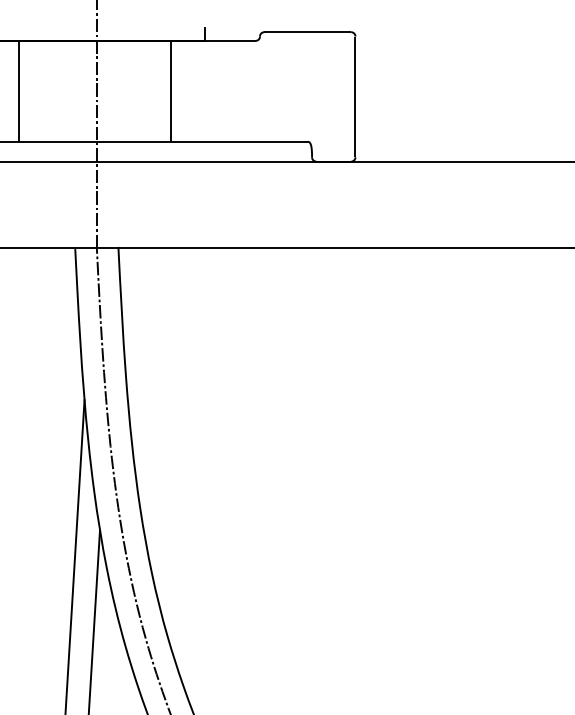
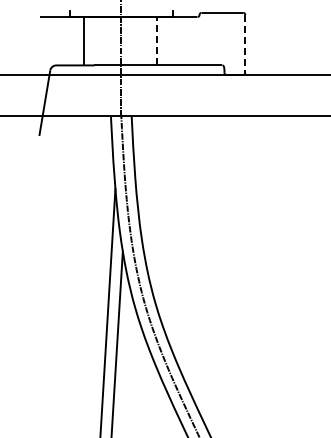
line: (170, 89) -> (156, 40), solid -> dashed
line: (355, 96) -> (245, 43), solid -> dashed

